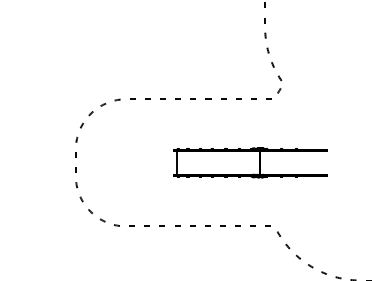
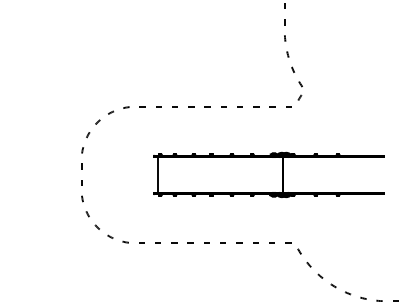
part: (250, 162) -> (268, 174), size x1.4

